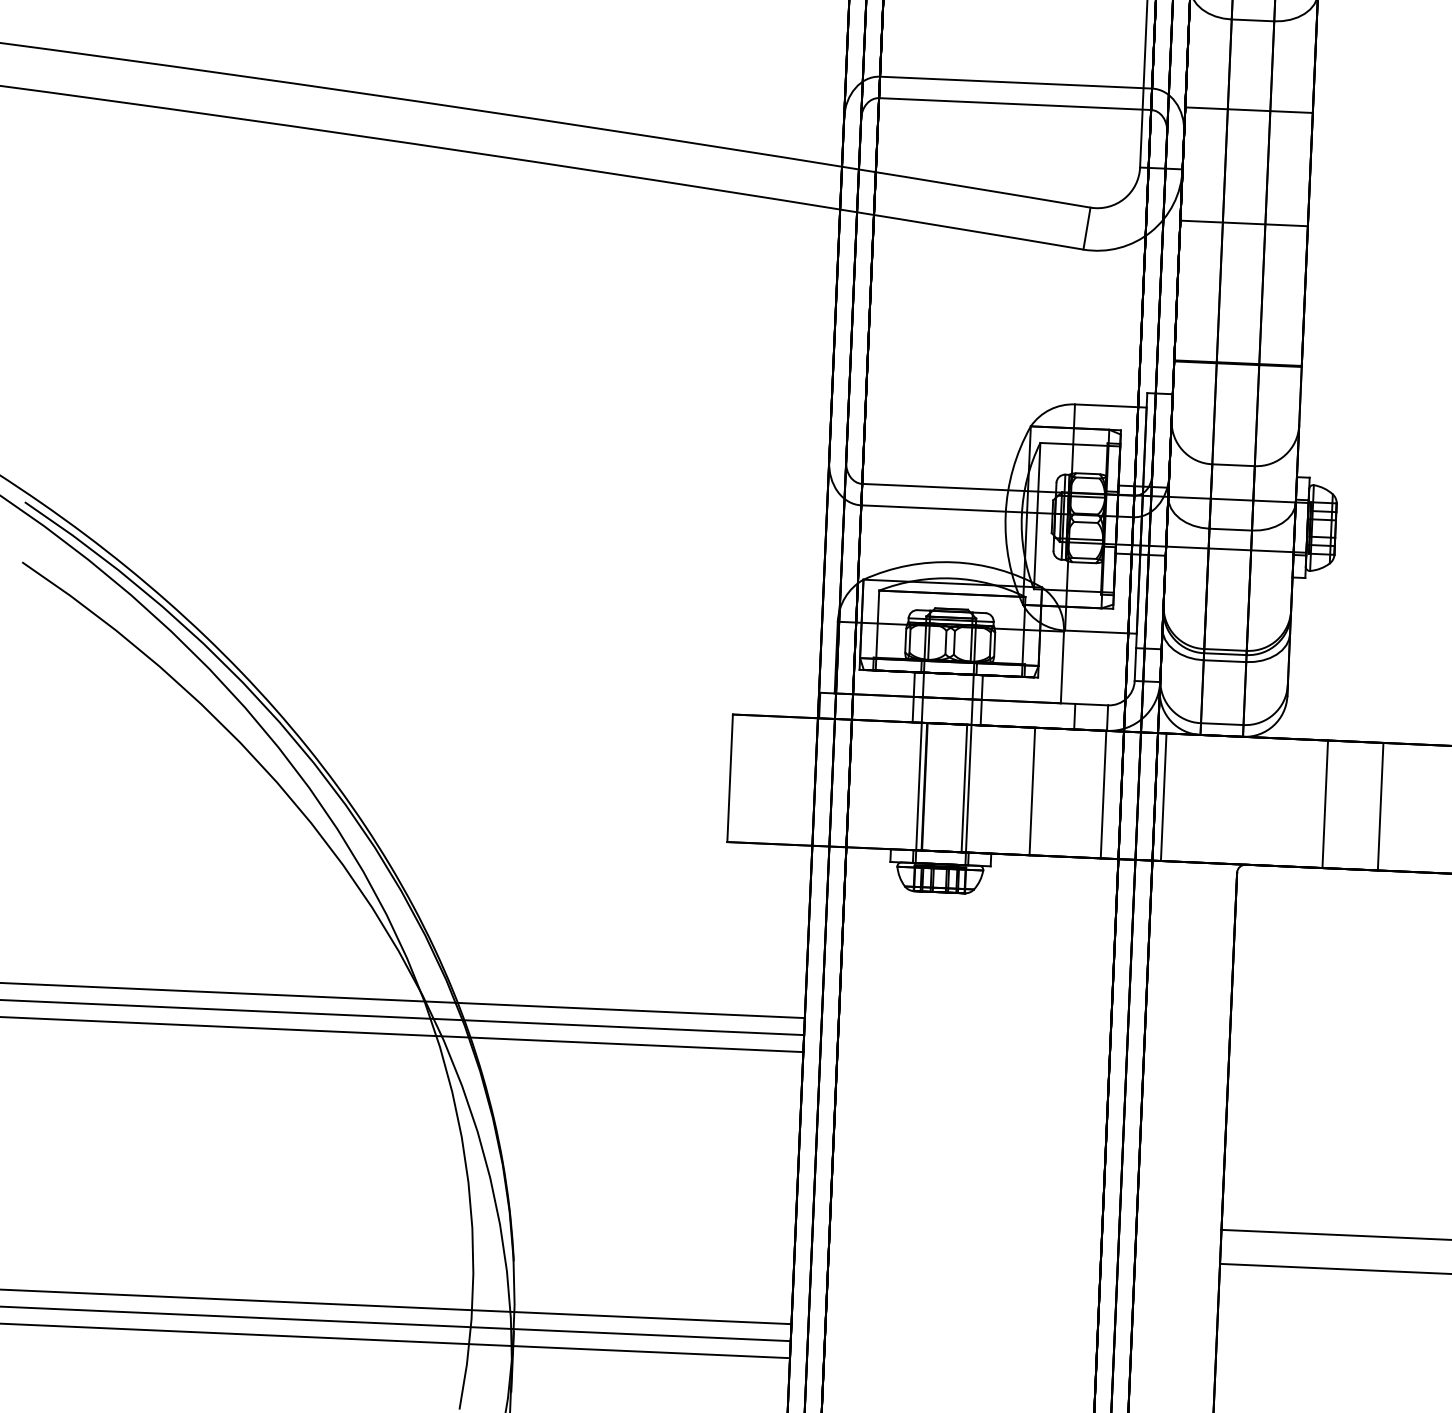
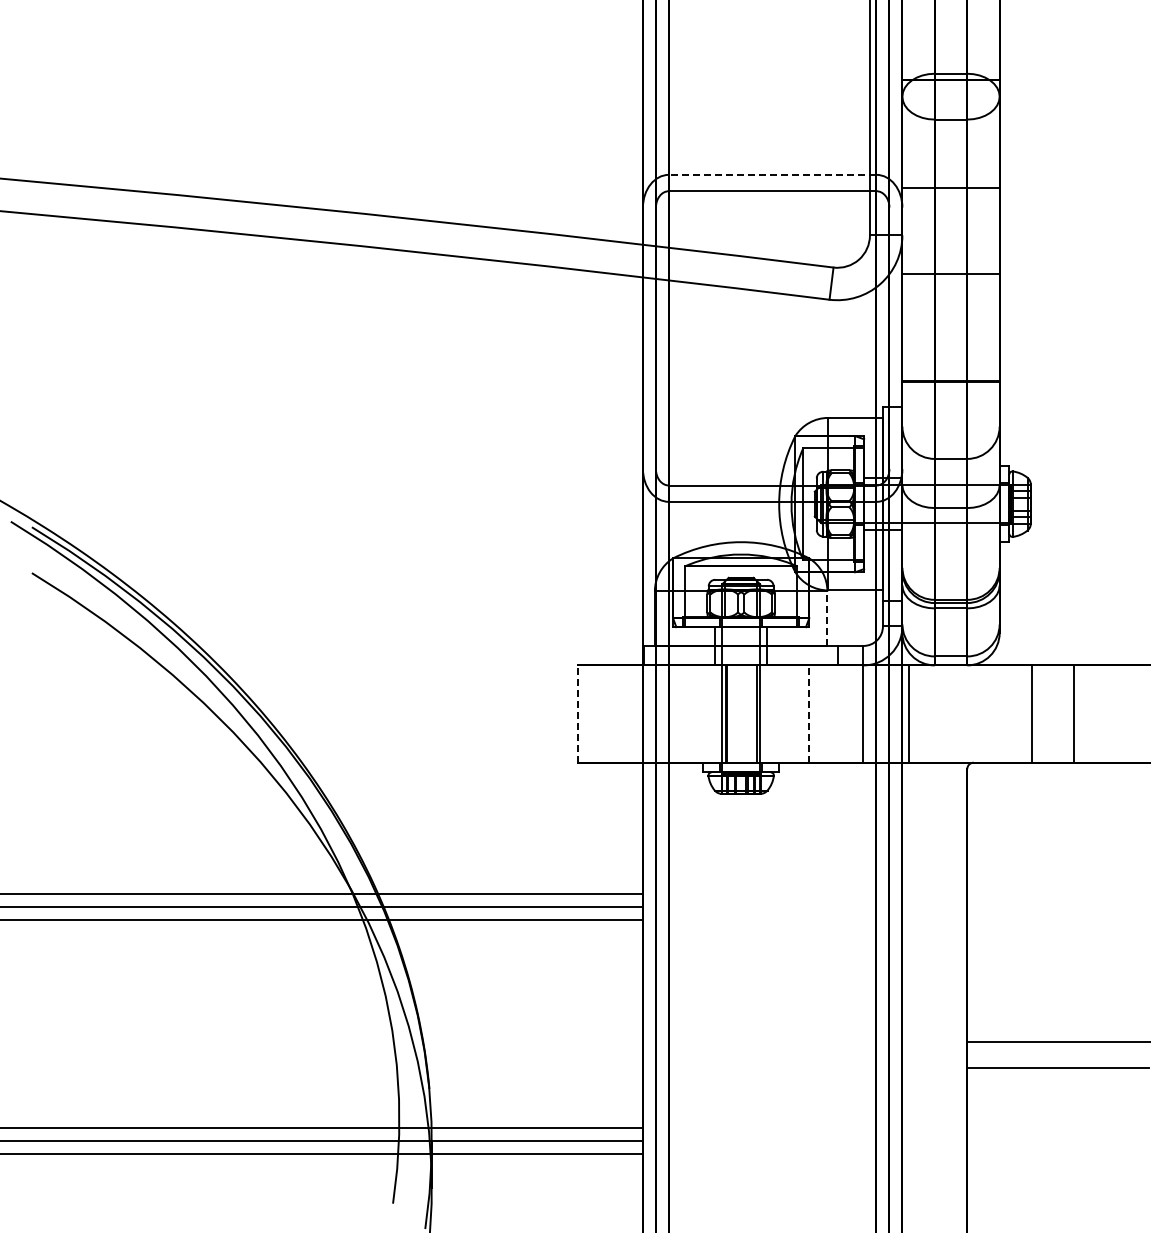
line: (1015, 82) -> (772, 174), solid -> dashed
line: (1062, 667) -> (827, 618), solid -> dashed
line: (730, 778) -> (578, 714), solid -> dashed
line: (1032, 792) -> (808, 714), solid -> dashed

